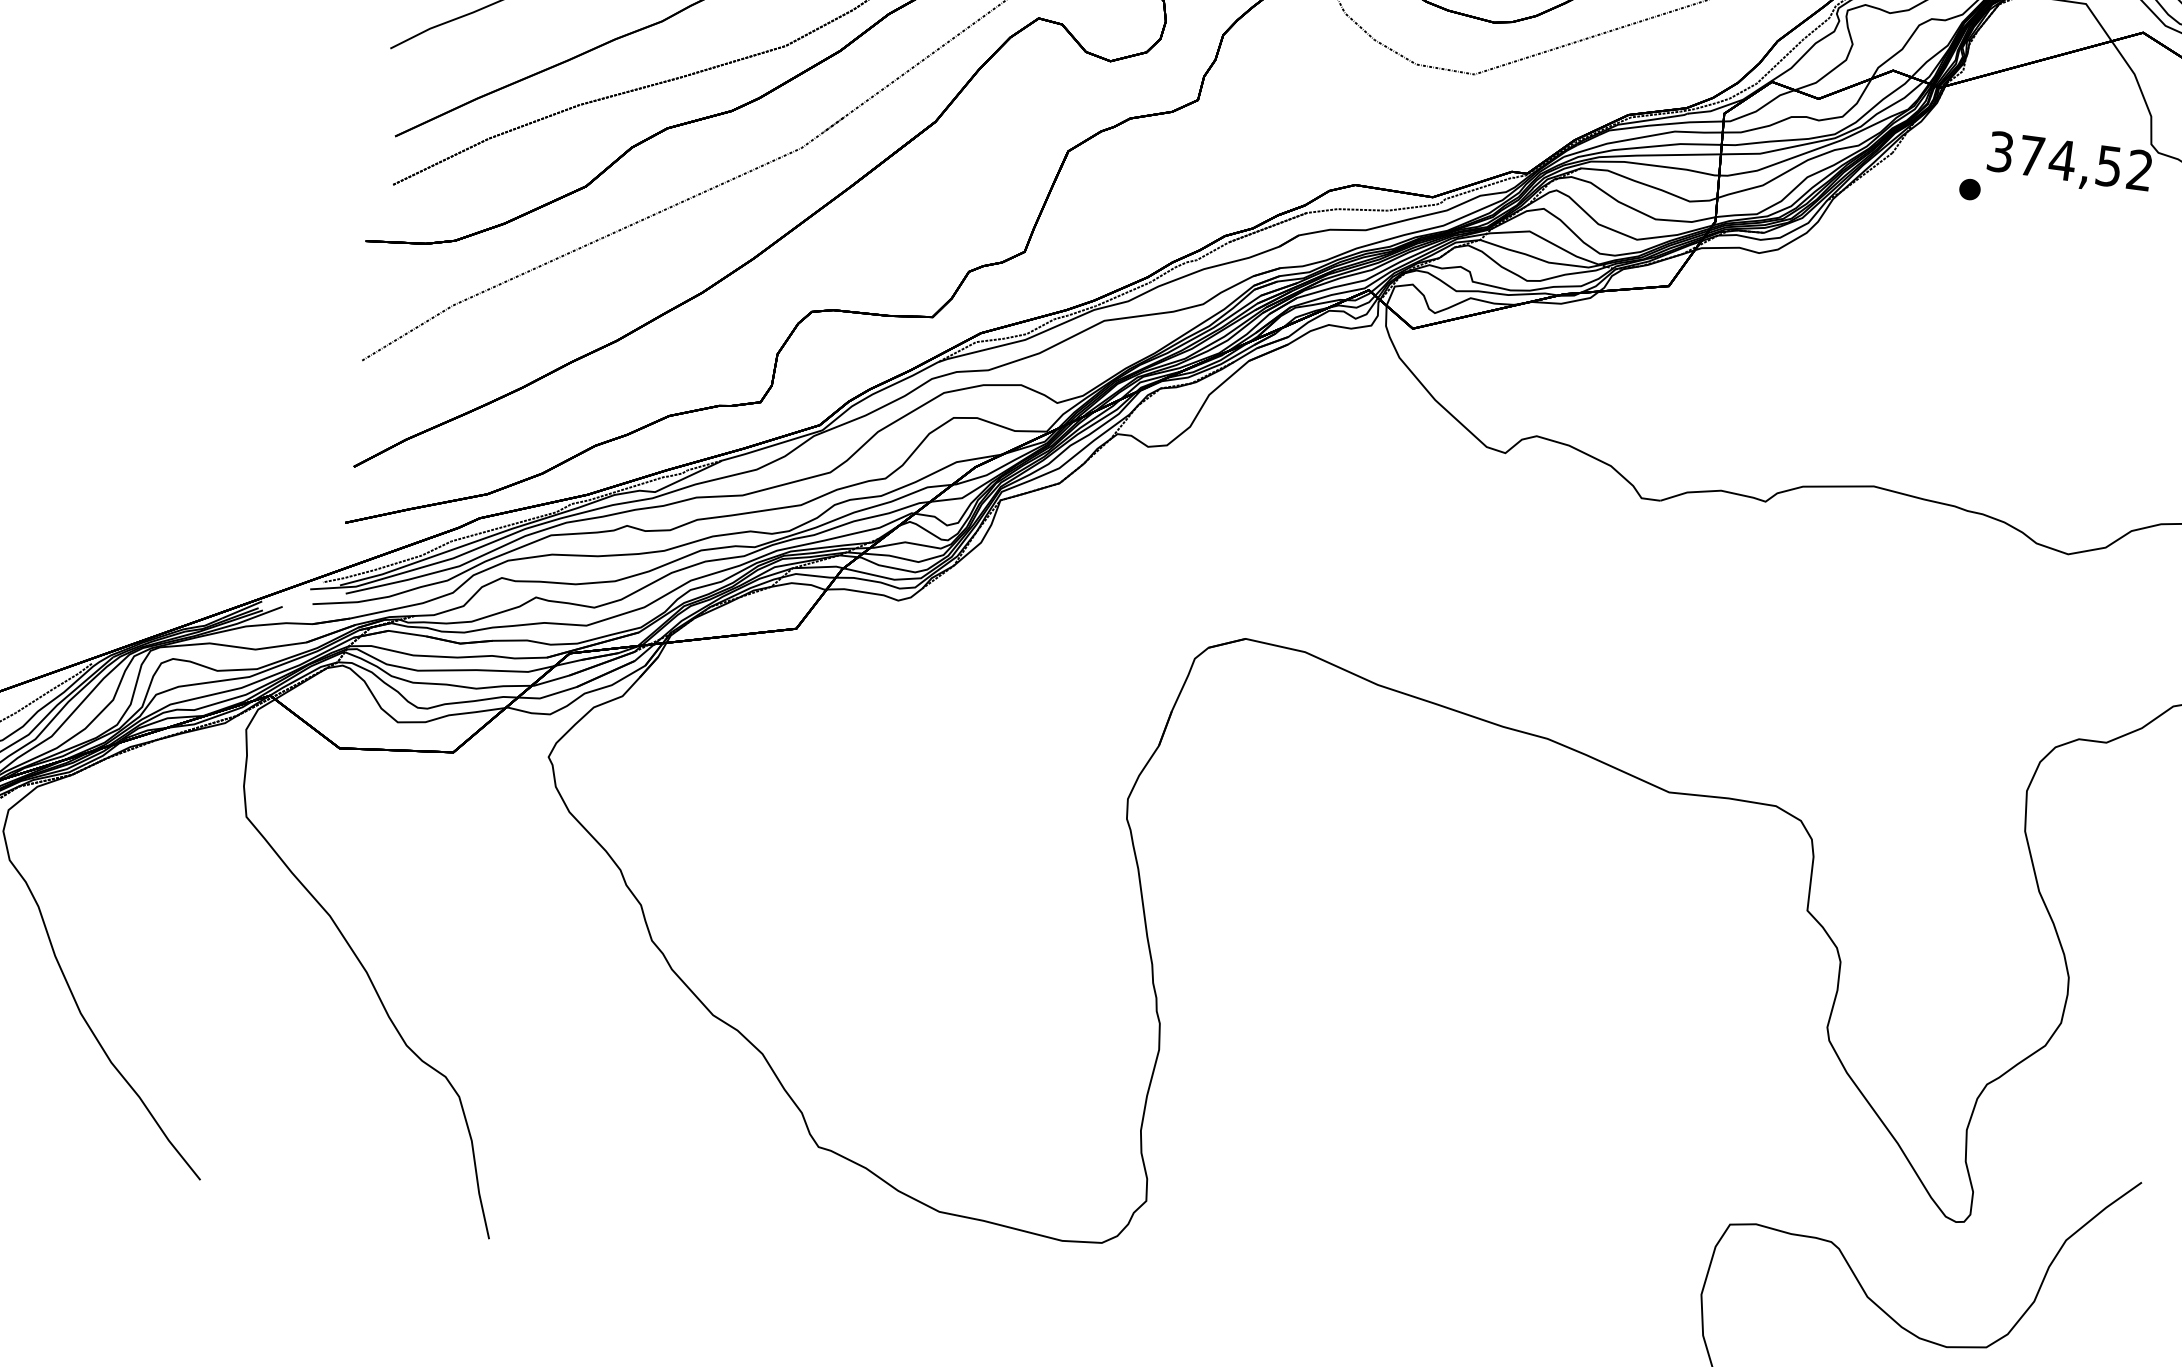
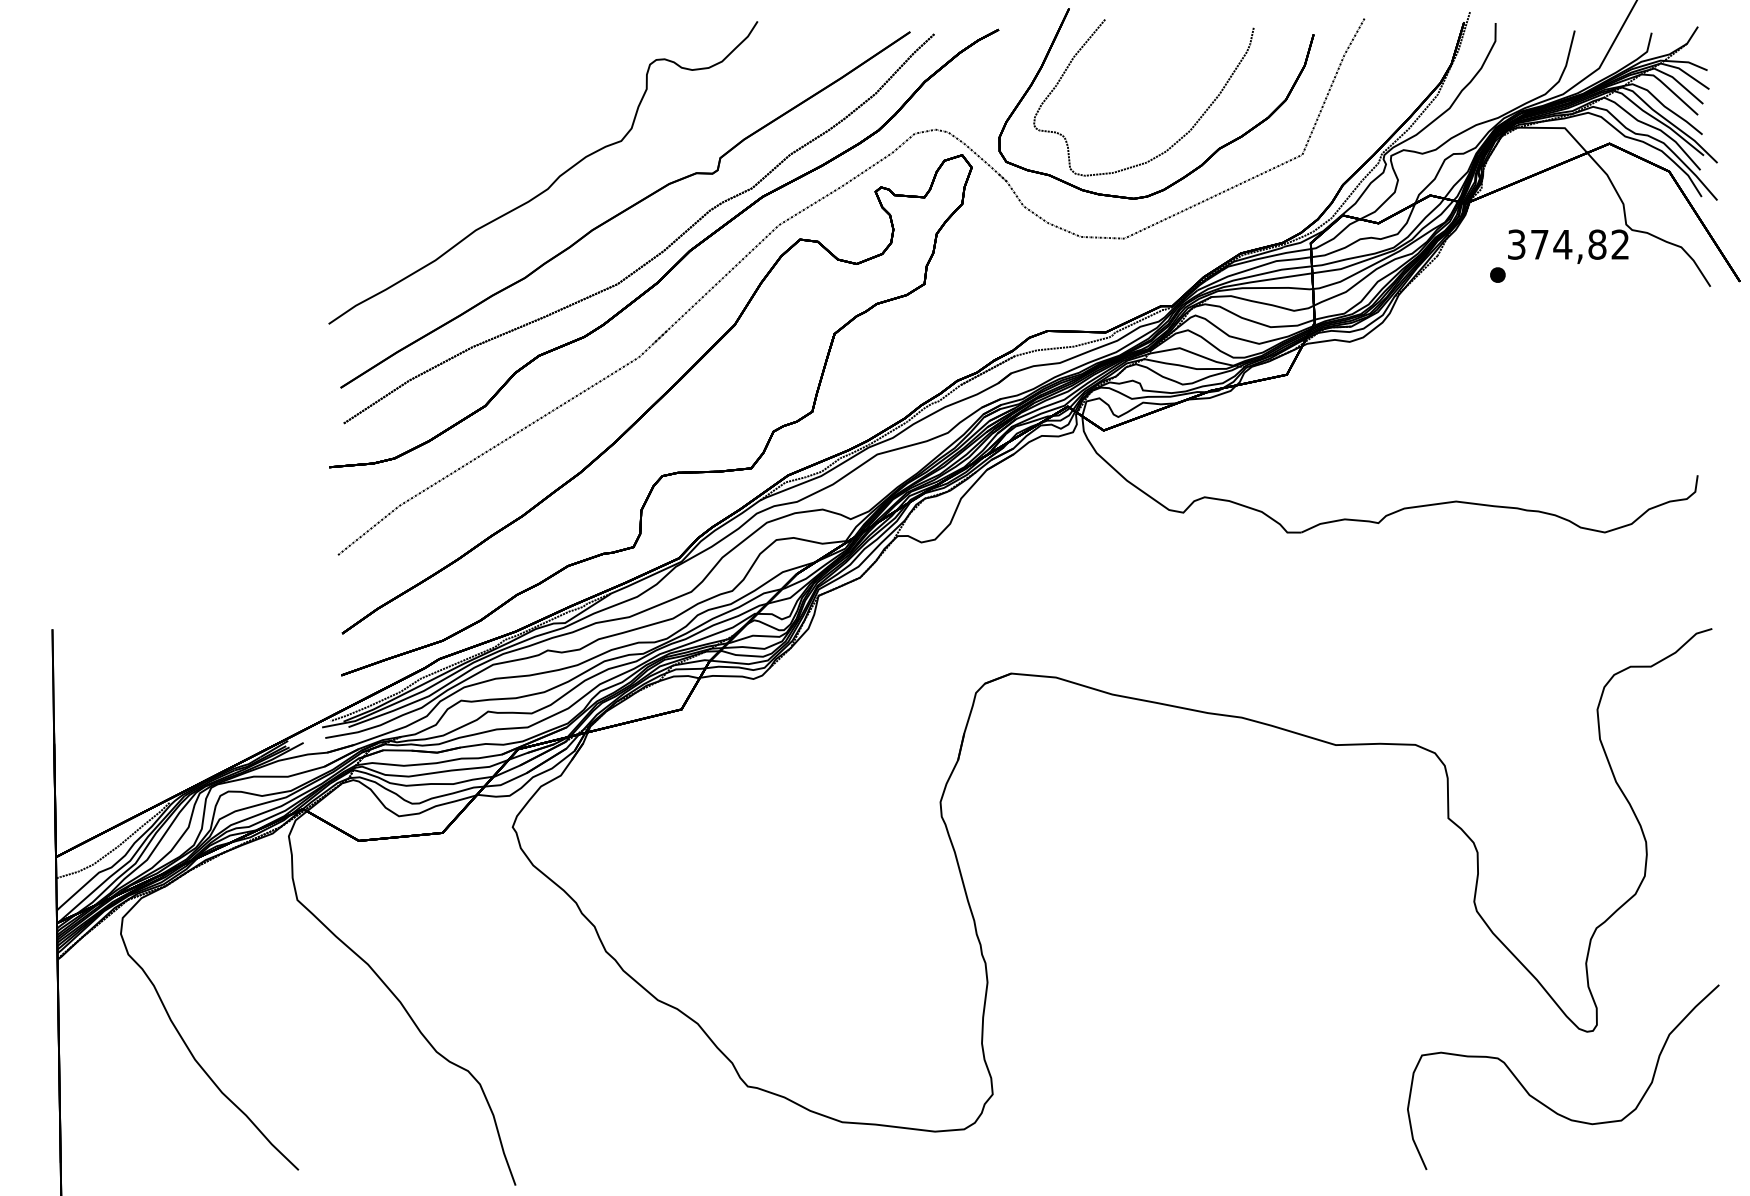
text: (2109, 166) -> (1597, 244), 374,52 -> 374,82

